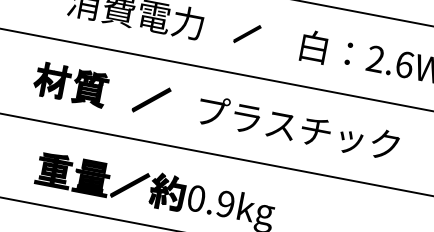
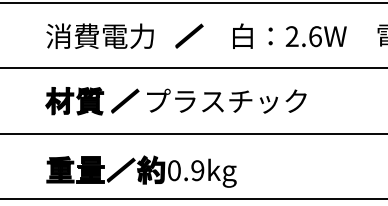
part: (247, 33) -> (189, 35), size x1.43
part: (70, 85) -> (74, 101), moved
text: (298, 127) -> (226, 100), moved

